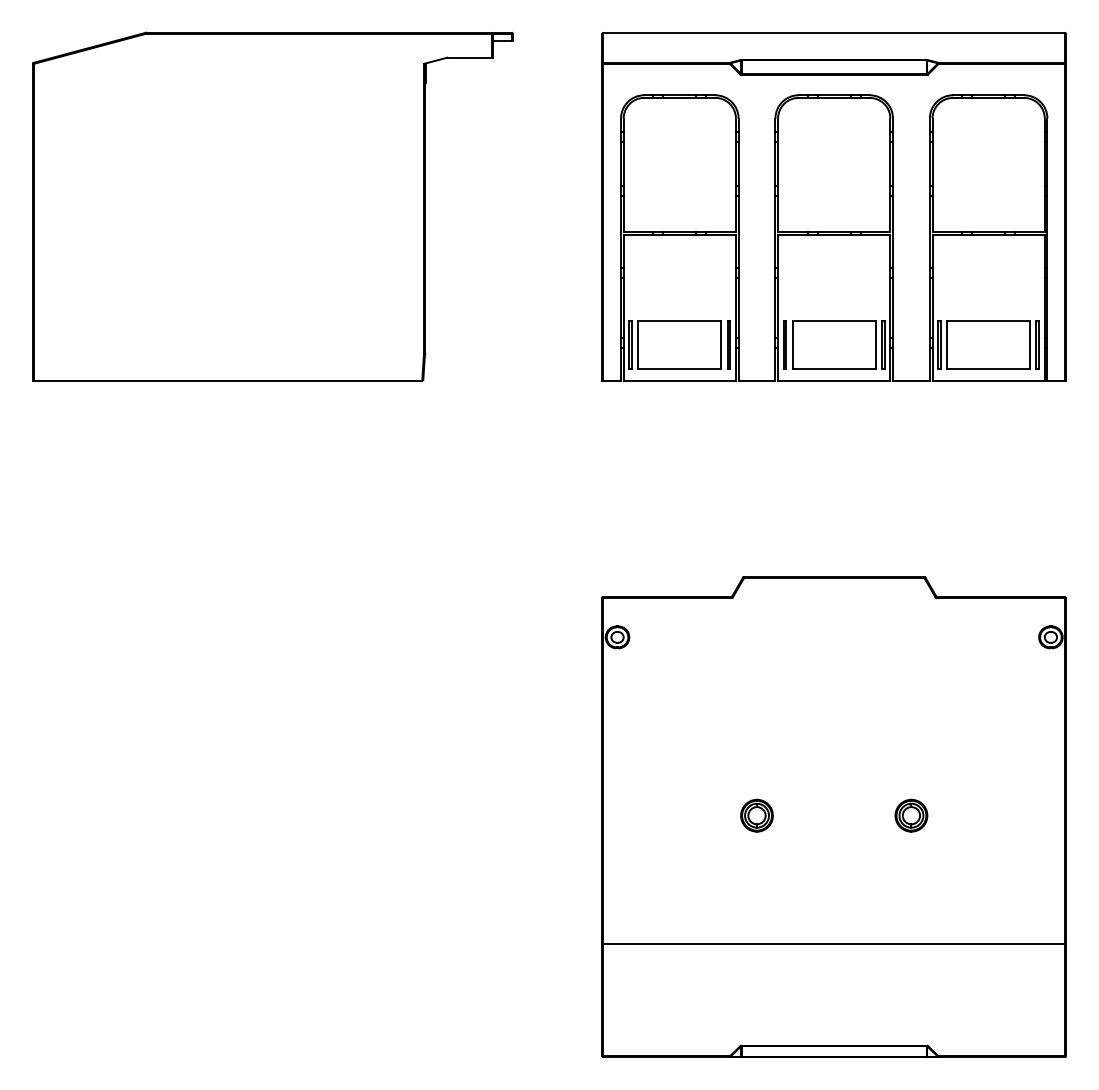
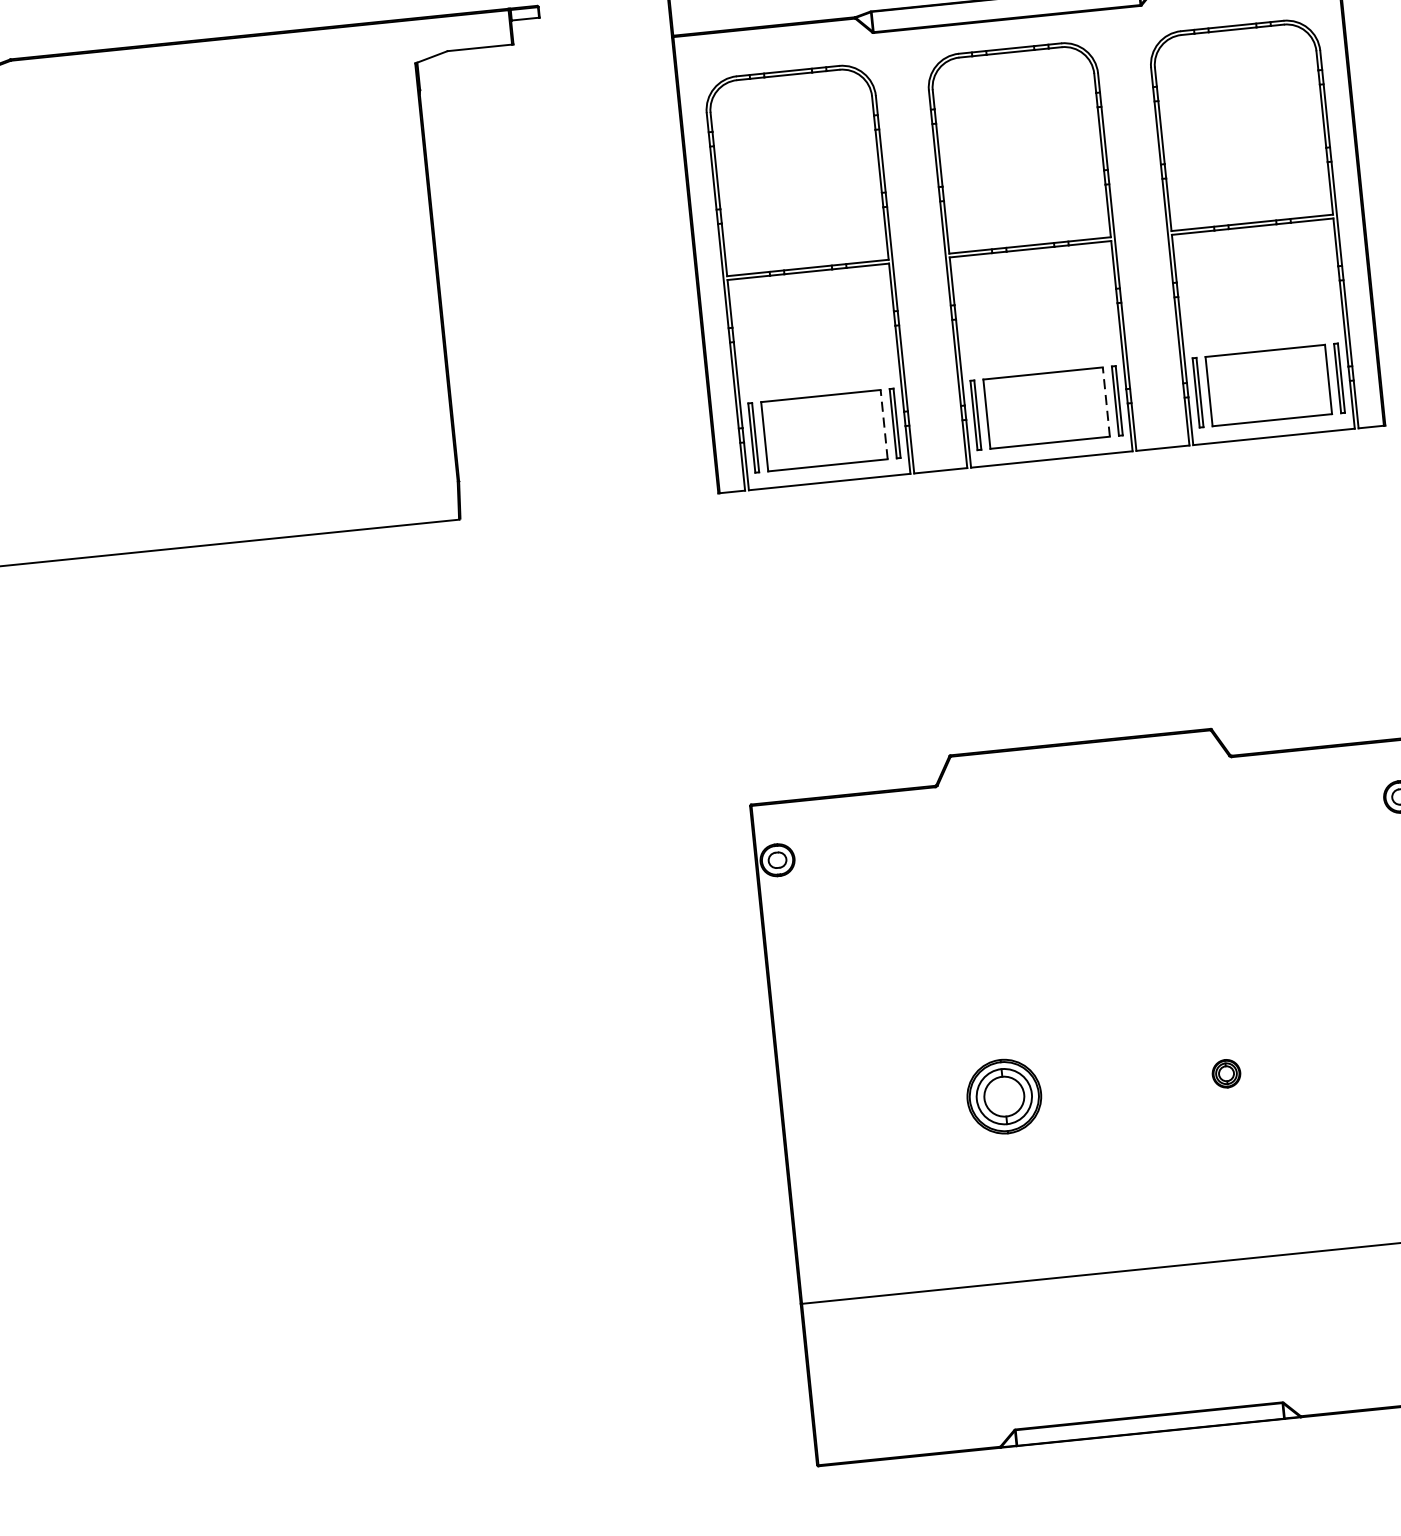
line: (721, 344) -> (884, 423), solid -> dashed
line: (875, 344) -> (1105, 401), solid -> dashed
part: (756, 815) -> (1003, 1096), size x1.6
part: (911, 815) -> (1226, 1073), size x0.6

